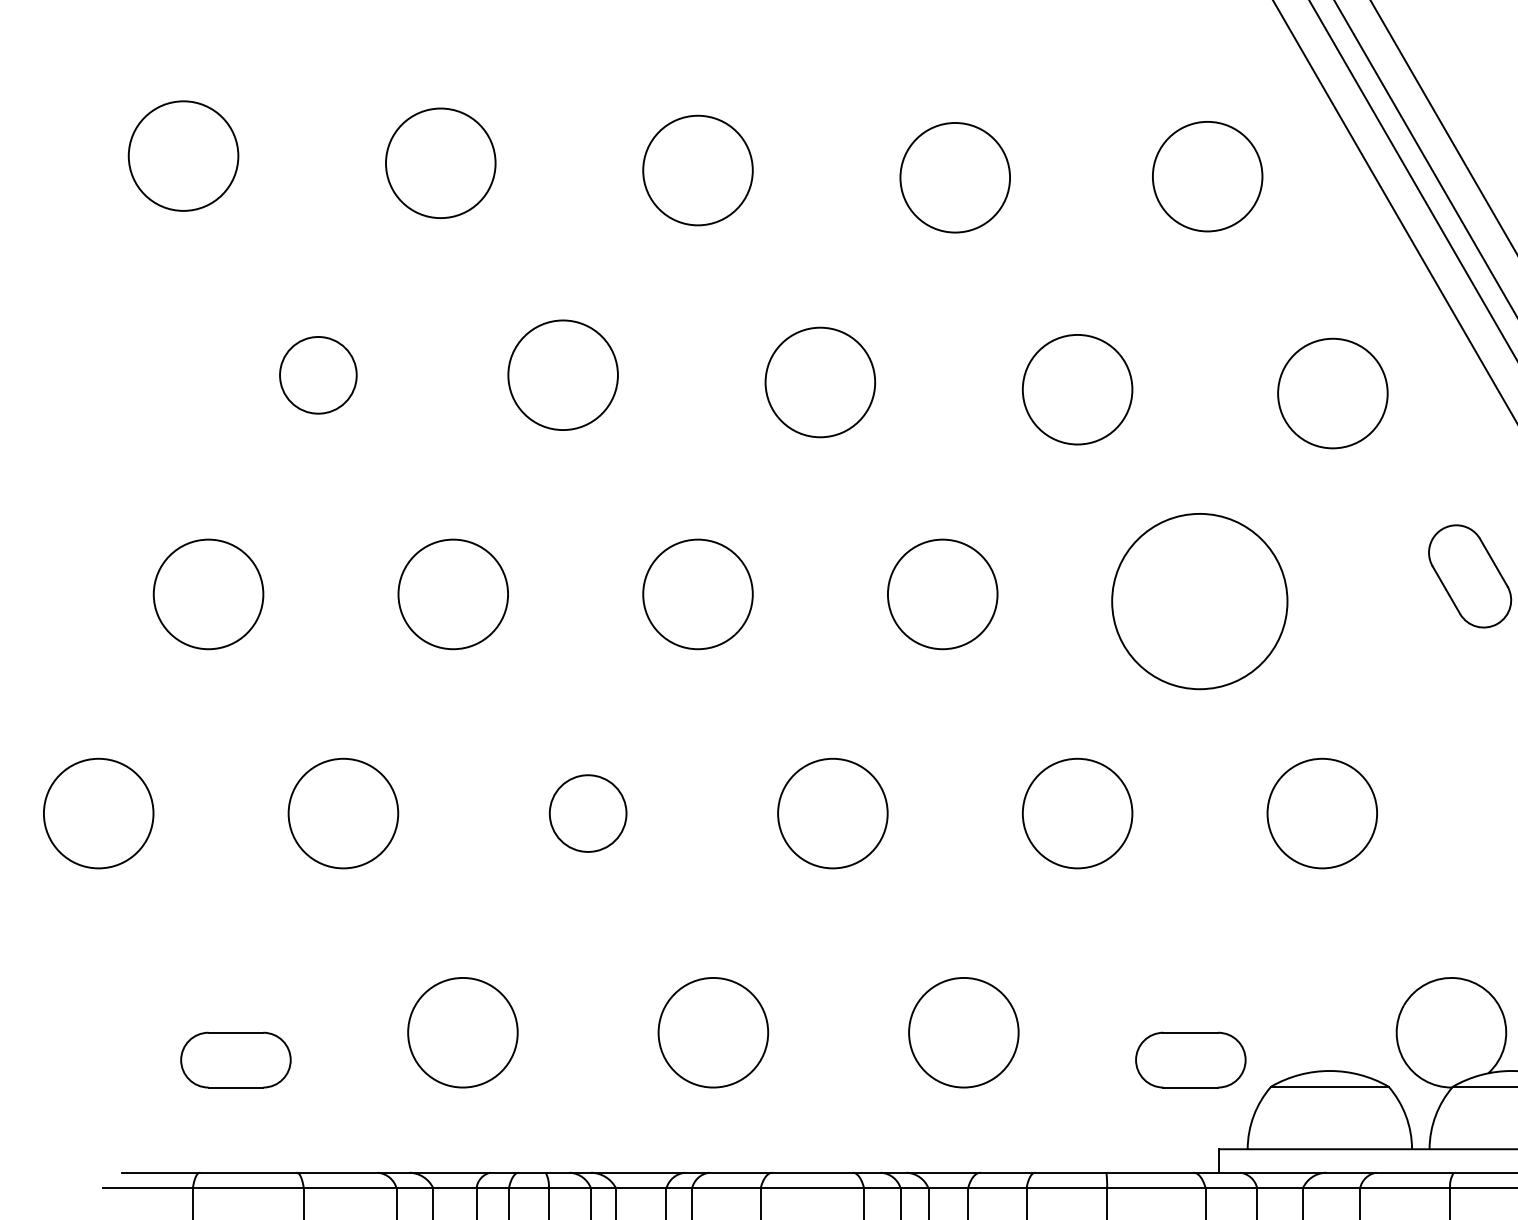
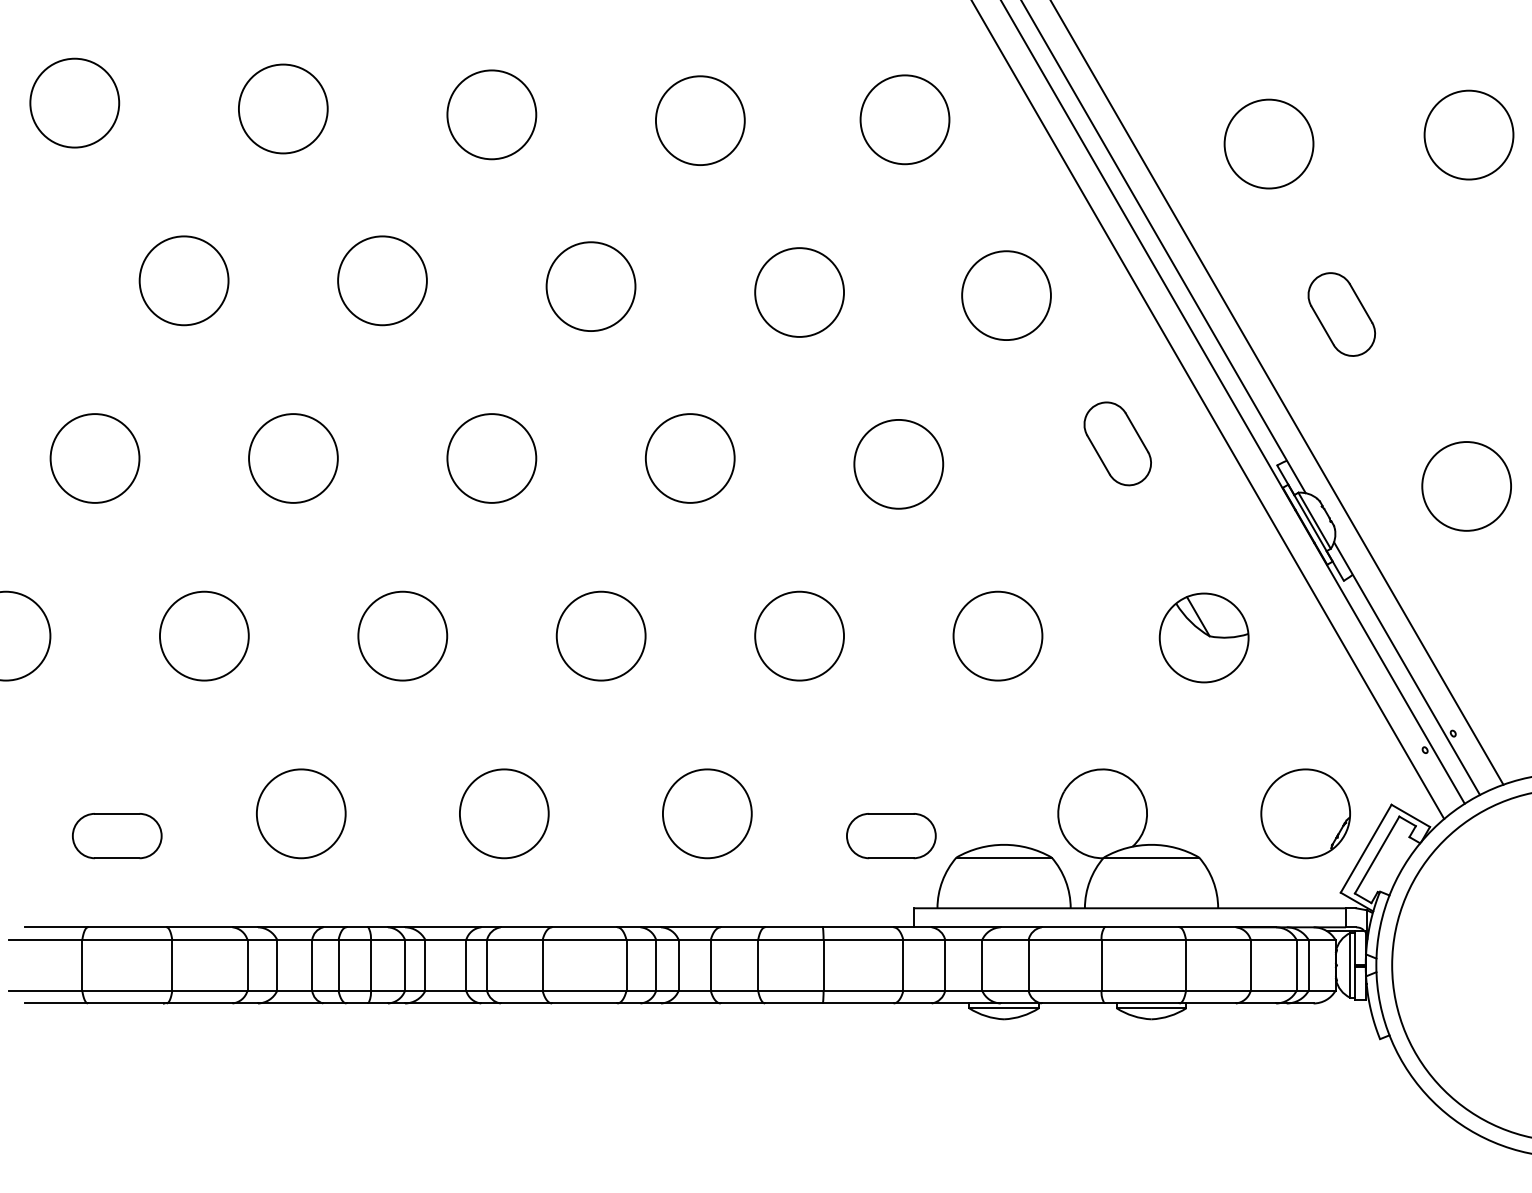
circle: (317, 374) -> (183, 280), size x1.43
circle: (1199, 601) -> (898, 464), size x0.62
circle: (587, 812) -> (402, 635), size x1.43

